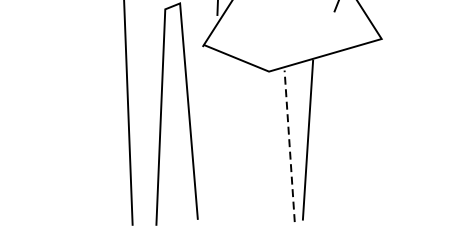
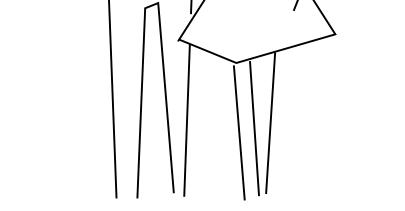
line: (212, 135) -> (186, 119), added
line: (289, 146) -> (254, 128), dashed -> solid
line: (271, 150) -> (238, 132), added

